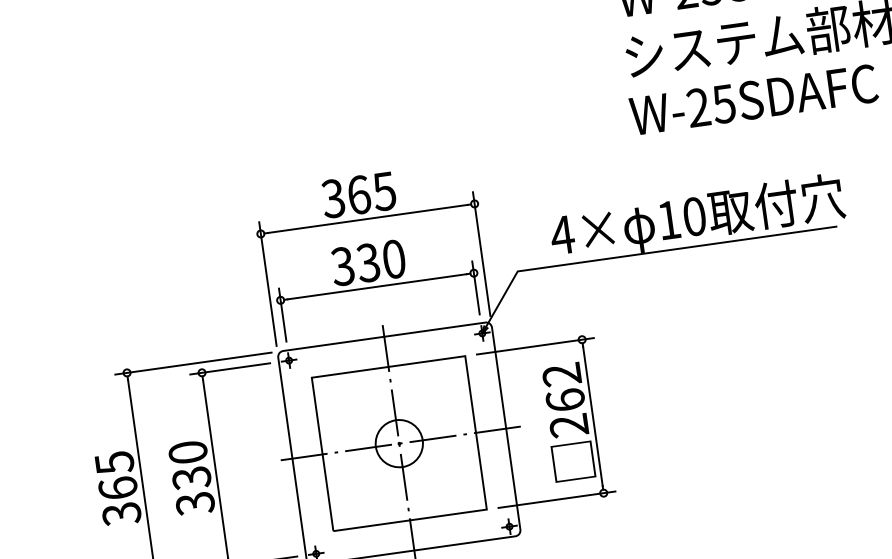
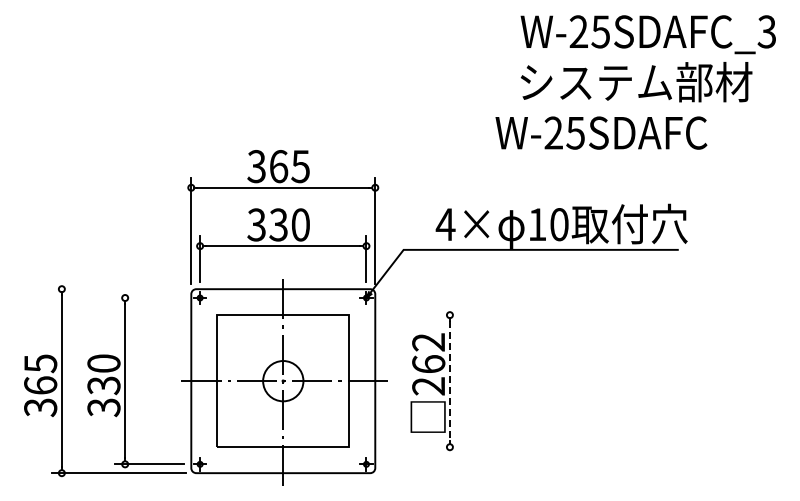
text: (753, 99) -> (601, 132), moved
line: (535, 346) -> (409, 315), removed
line: (192, 364) -> (118, 289), removed
line: (230, 369) -> (149, 298), removed
line: (592, 416) -> (449, 381), solid -> dashed
line: (556, 500) -> (409, 447), removed

